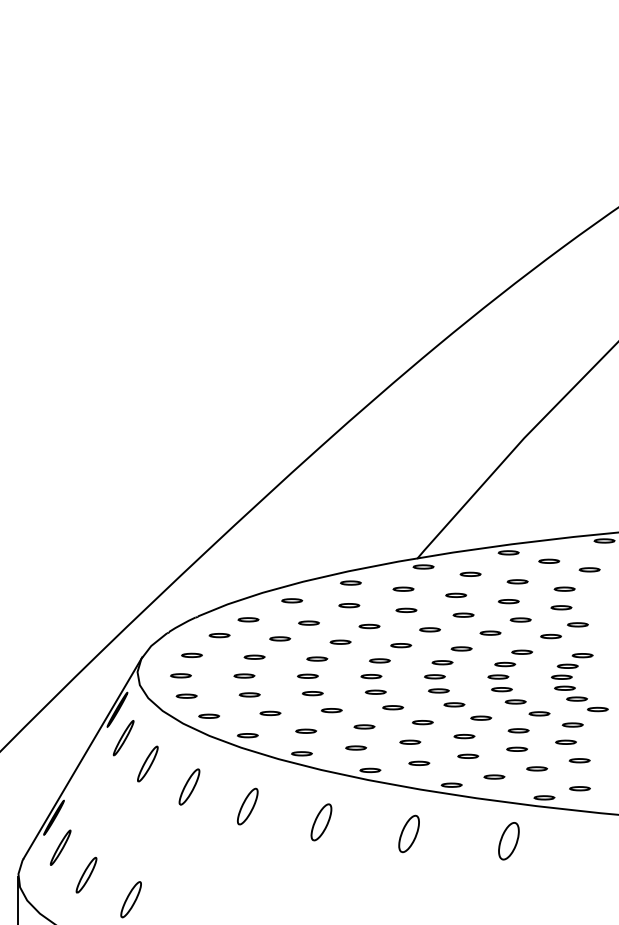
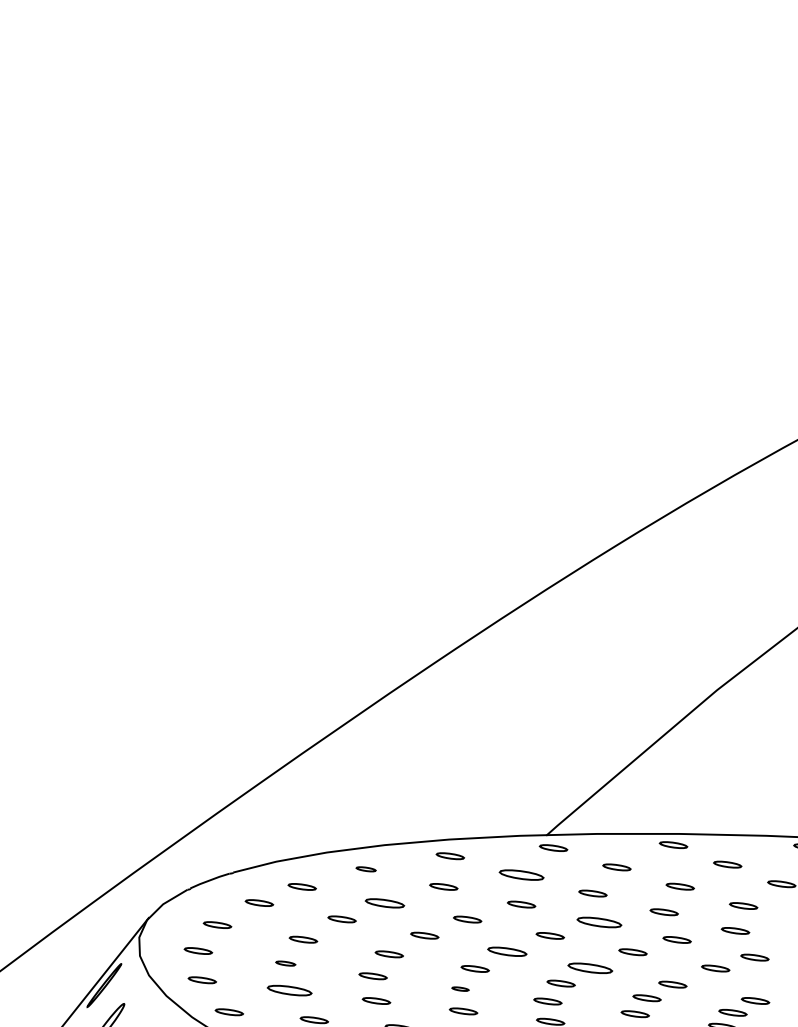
part: (403, 588) -> (521, 873), size x1.6
part: (292, 600) -> (366, 868), size x0.7
part: (463, 614) -> (599, 921), size x1.6
part: (308, 622) -> (384, 902), size x1.4
part: (401, 645) -> (507, 951), size x1.4
part: (461, 648) -> (590, 967), size x1.6
part: (244, 675) -> (285, 962), size x0.7
part: (371, 676) -> (460, 988), size x0.6
part: (249, 694) -> (289, 990), size x1.6

